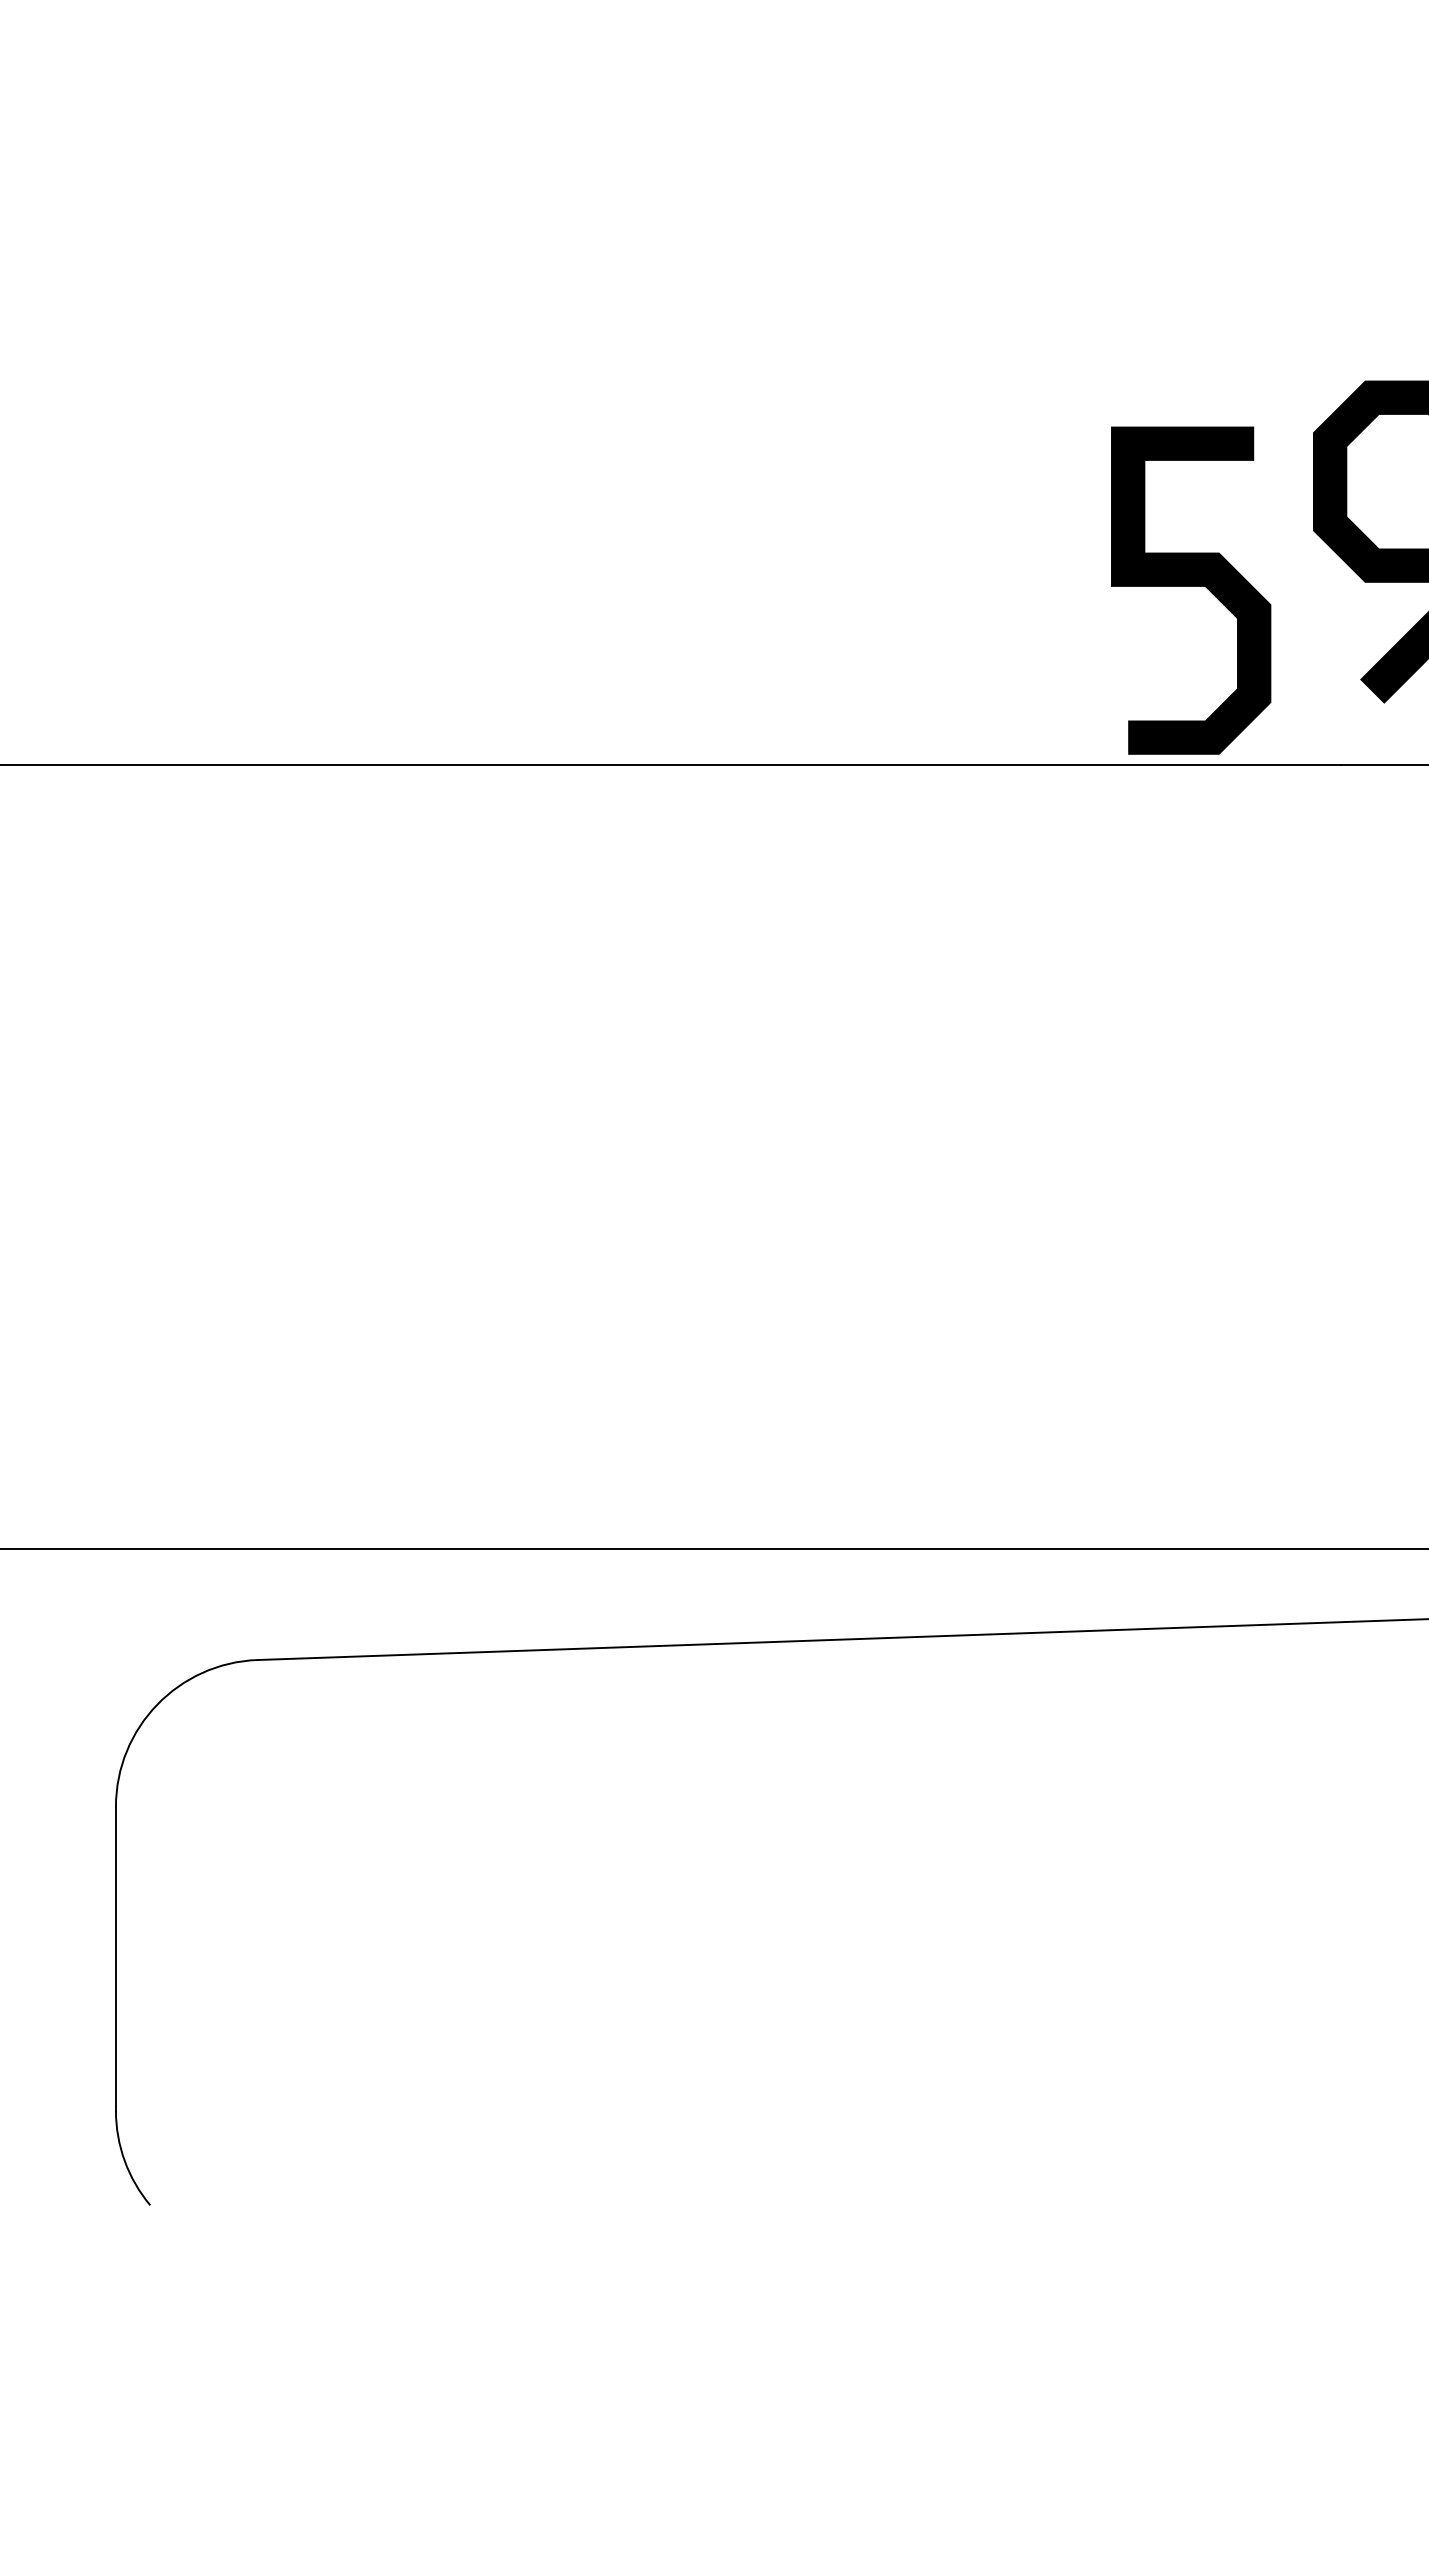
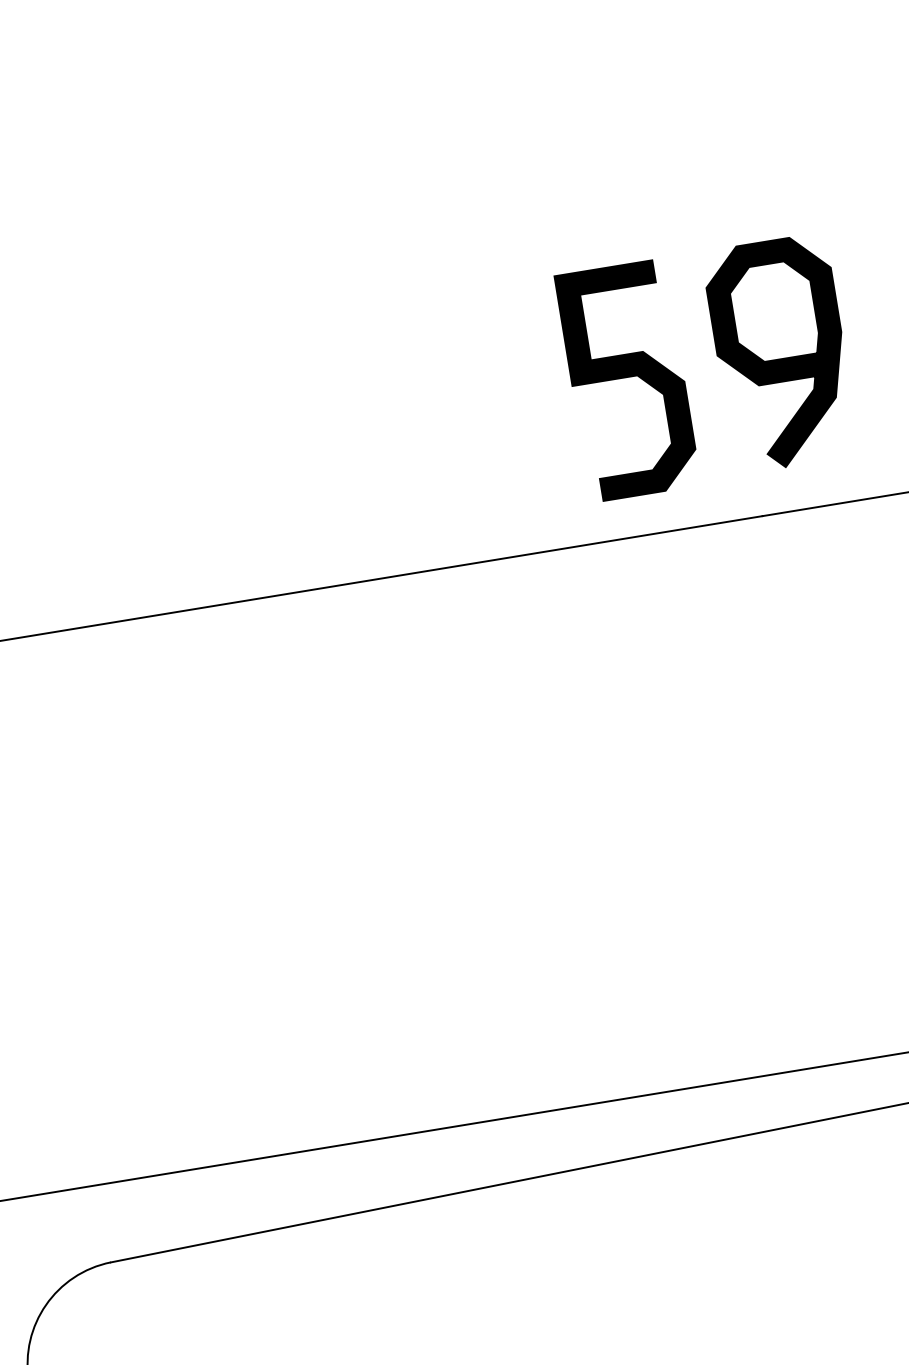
curve: (1191, 586) -> (627, 377), moved

